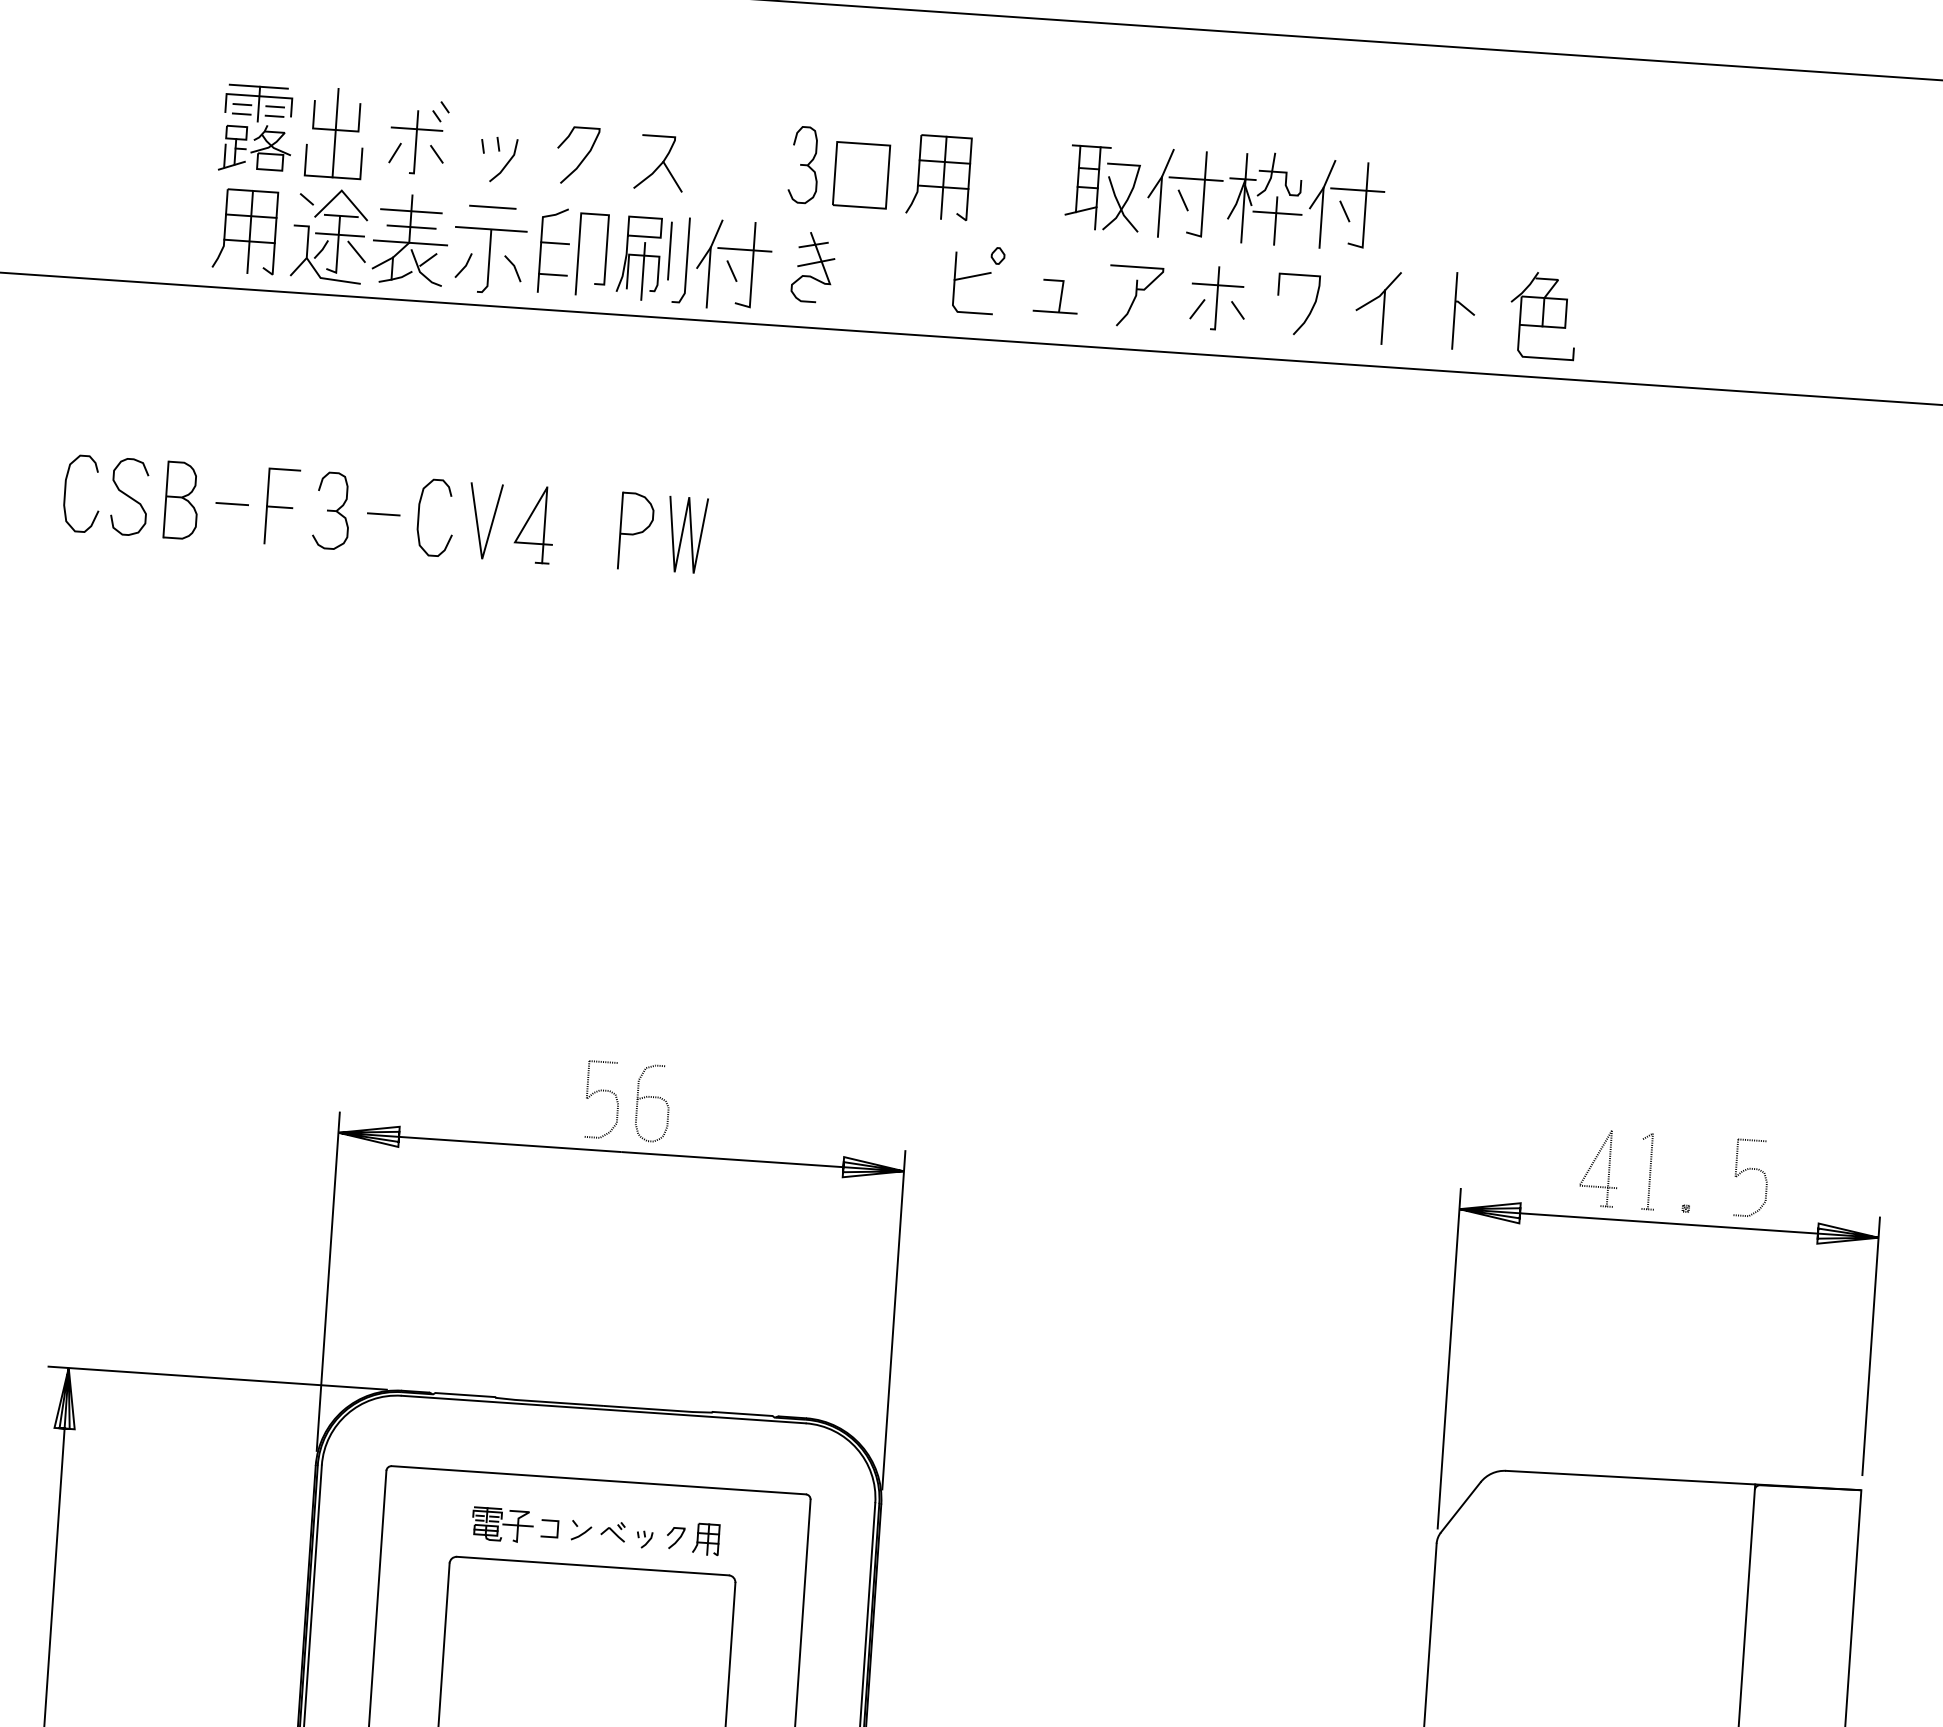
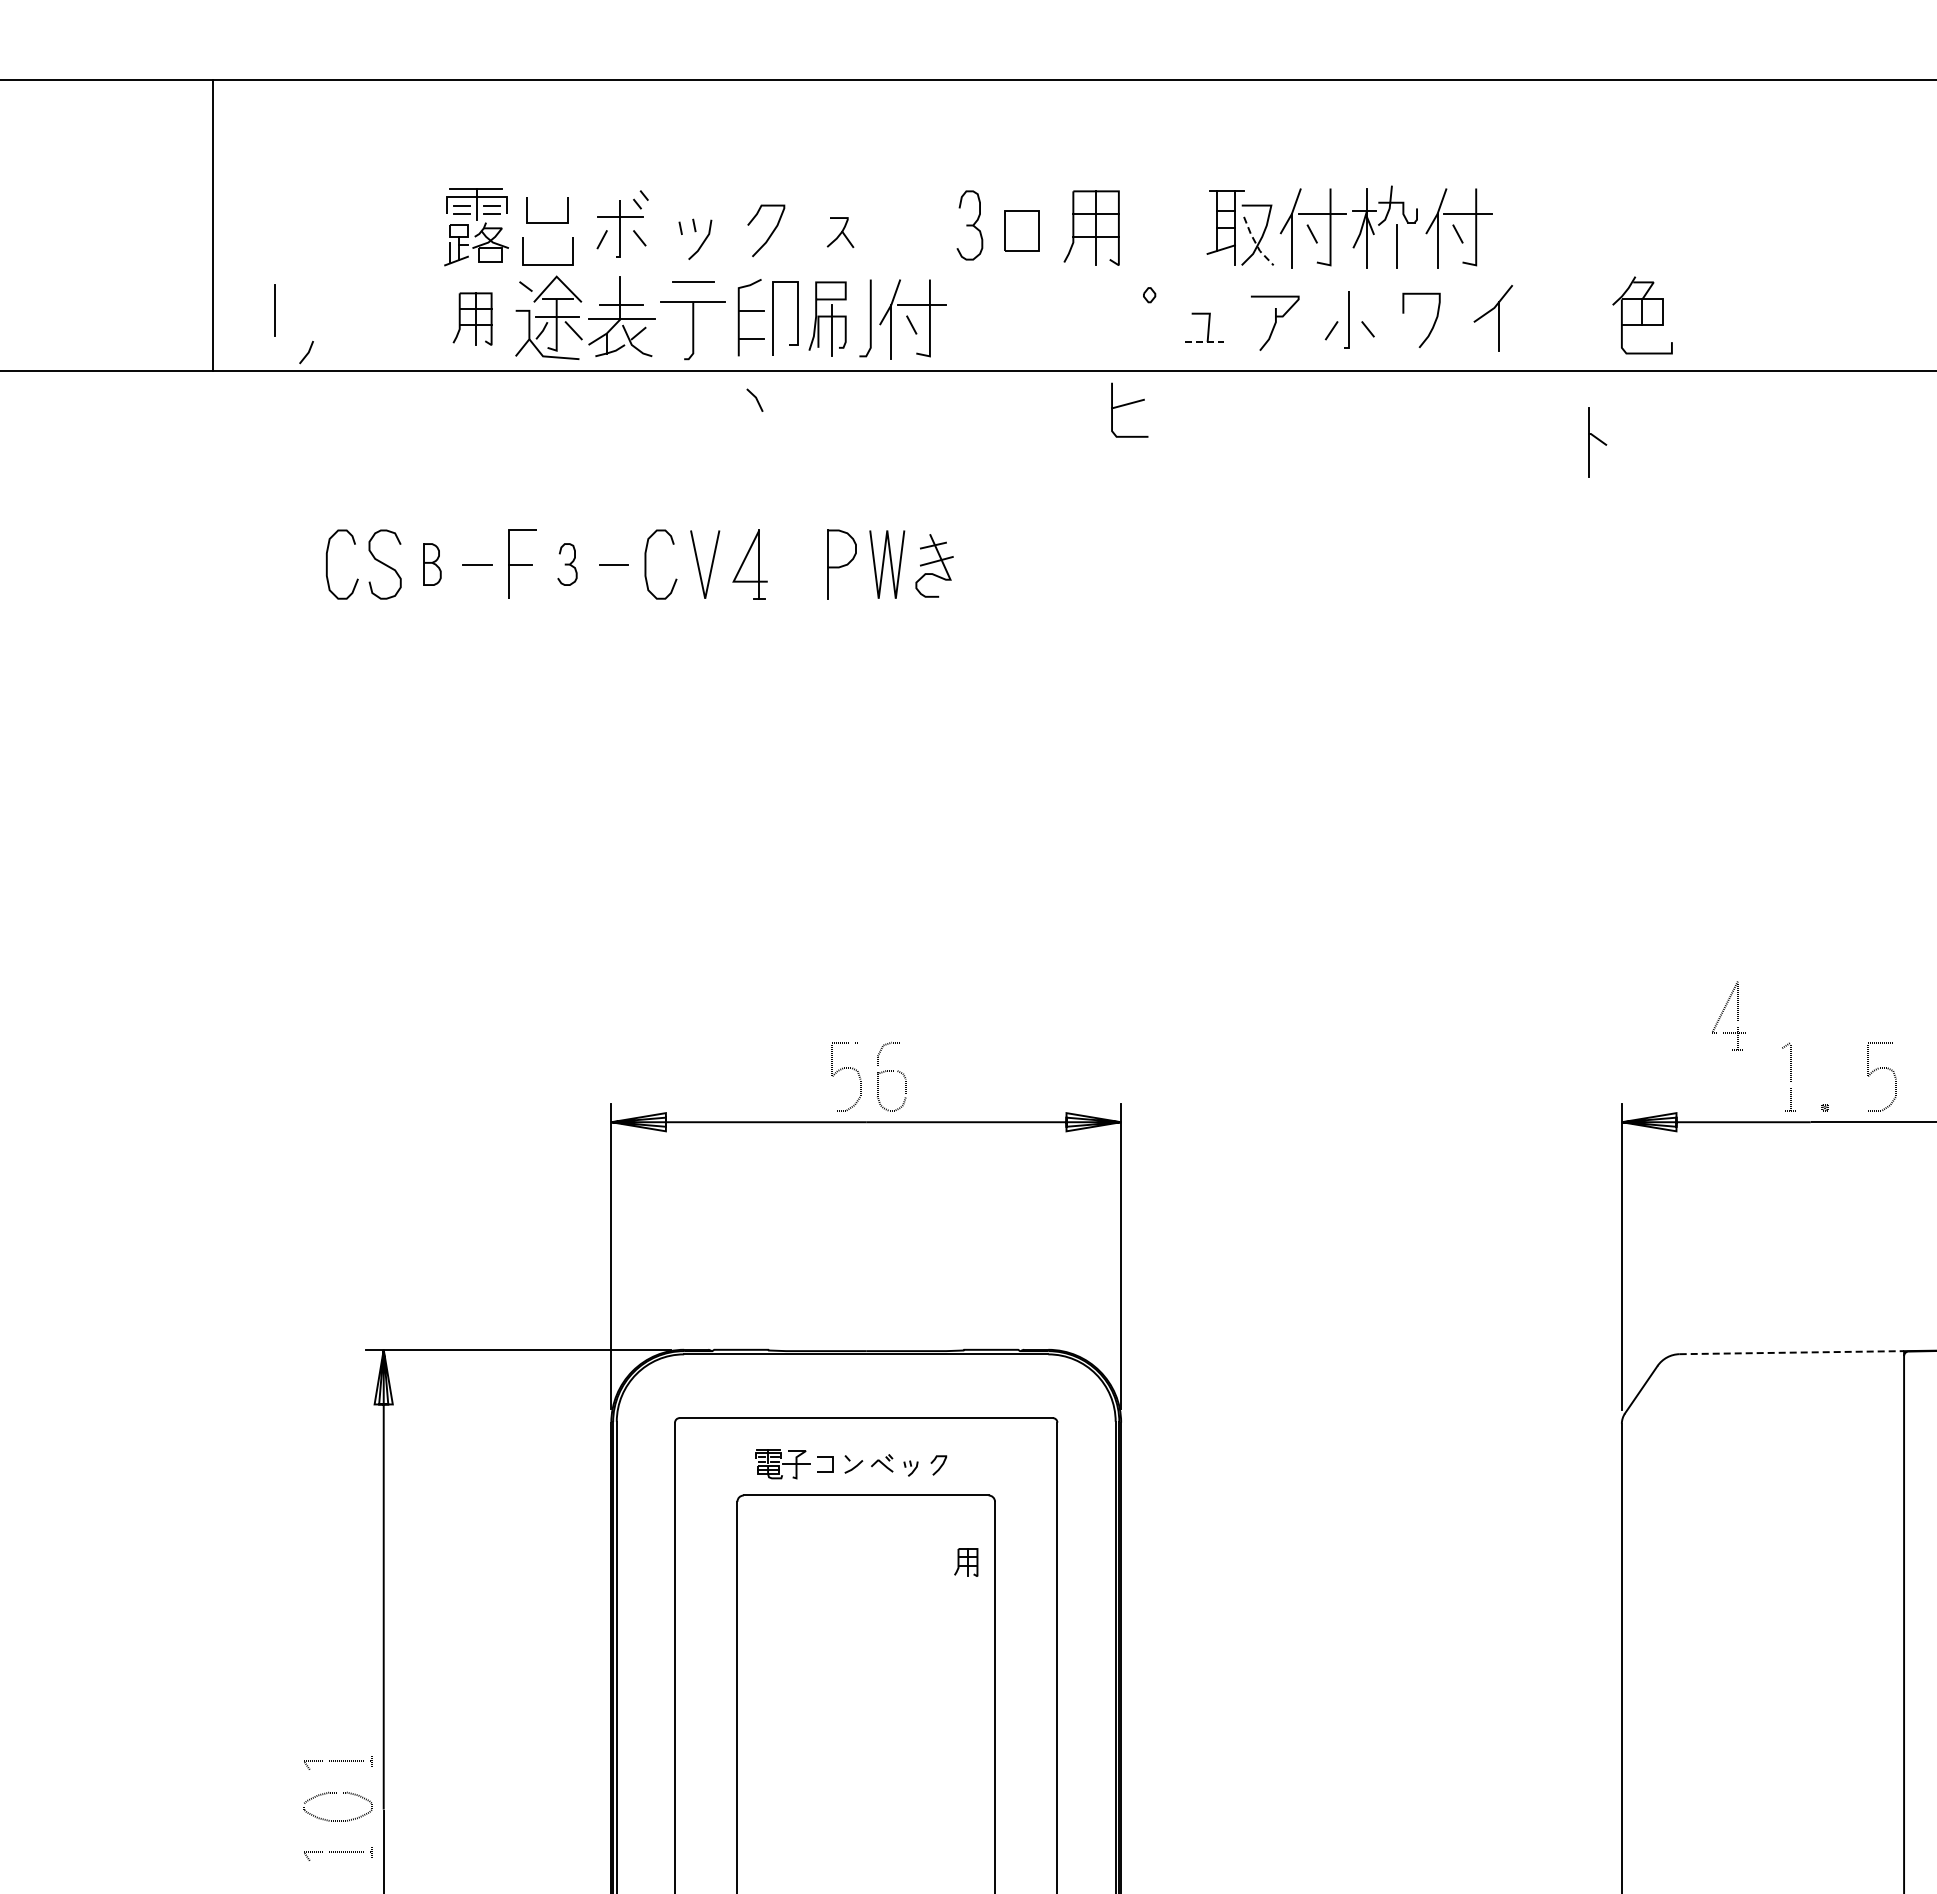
line: (335, 133) -> (547, 225), removed
part: (659, 163) -> (840, 232), size x0.6
part: (860, 175) -> (1021, 231), size x0.7
line: (1119, 206) -> (1255, 243), solid -> dashed
line: (411, 210) -> (620, 290), removed
line: (1277, 212) -> (1397, 239), removed
part: (245, 230) -> (472, 318), size x0.7
line: (669, 250) -> (274, 310), moved
line: (464, 265) -> (307, 352), moved
line: (513, 267) -> (755, 399), moved
part: (813, 267) -> (934, 565), moved
part: (973, 282) -> (1129, 409), moved
line: (1217, 285) -> (1348, 308), removed
part: (1464, 311) -> (1597, 442), moved
line: (1055, 312) -> (1204, 342), solid -> dashed
part: (182, 500) -> (432, 564), size x0.6
part: (332, 510) -> (567, 564), size x0.6
part: (1592, 1165) -> (1722, 1013), moved
line: (1631, 1477) -> (1792, 1352), solid -> dashed
part: (706, 1539) -> (966, 1562), moved

